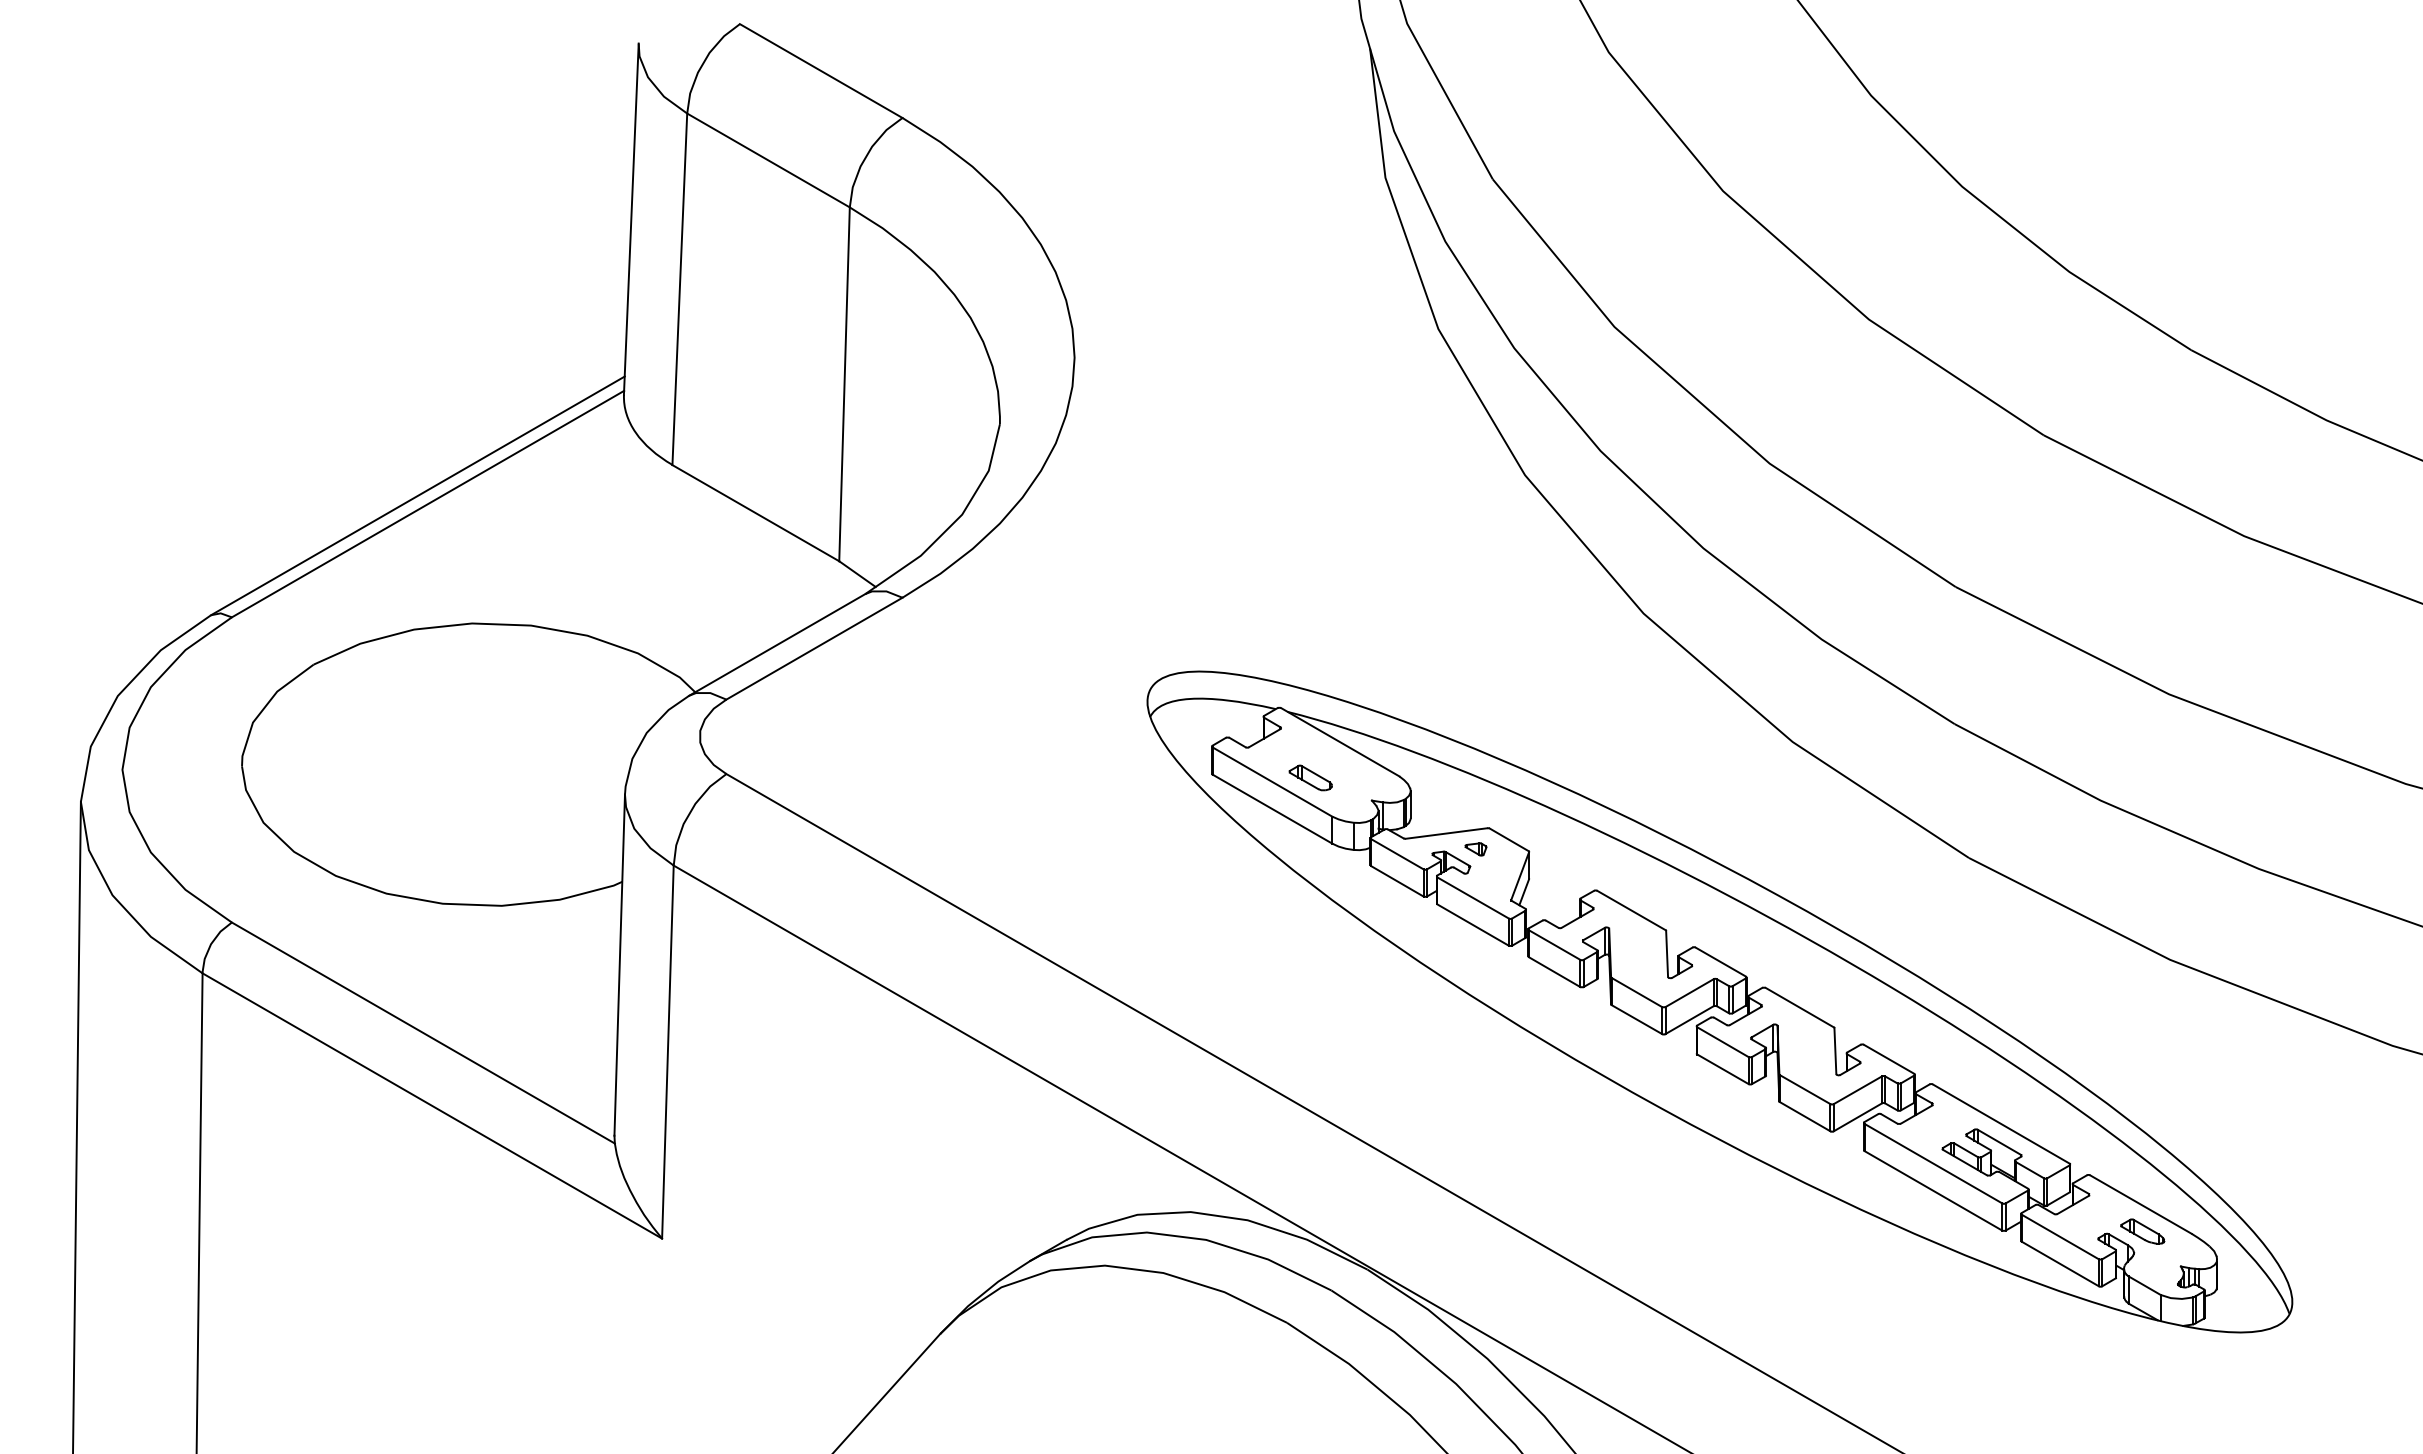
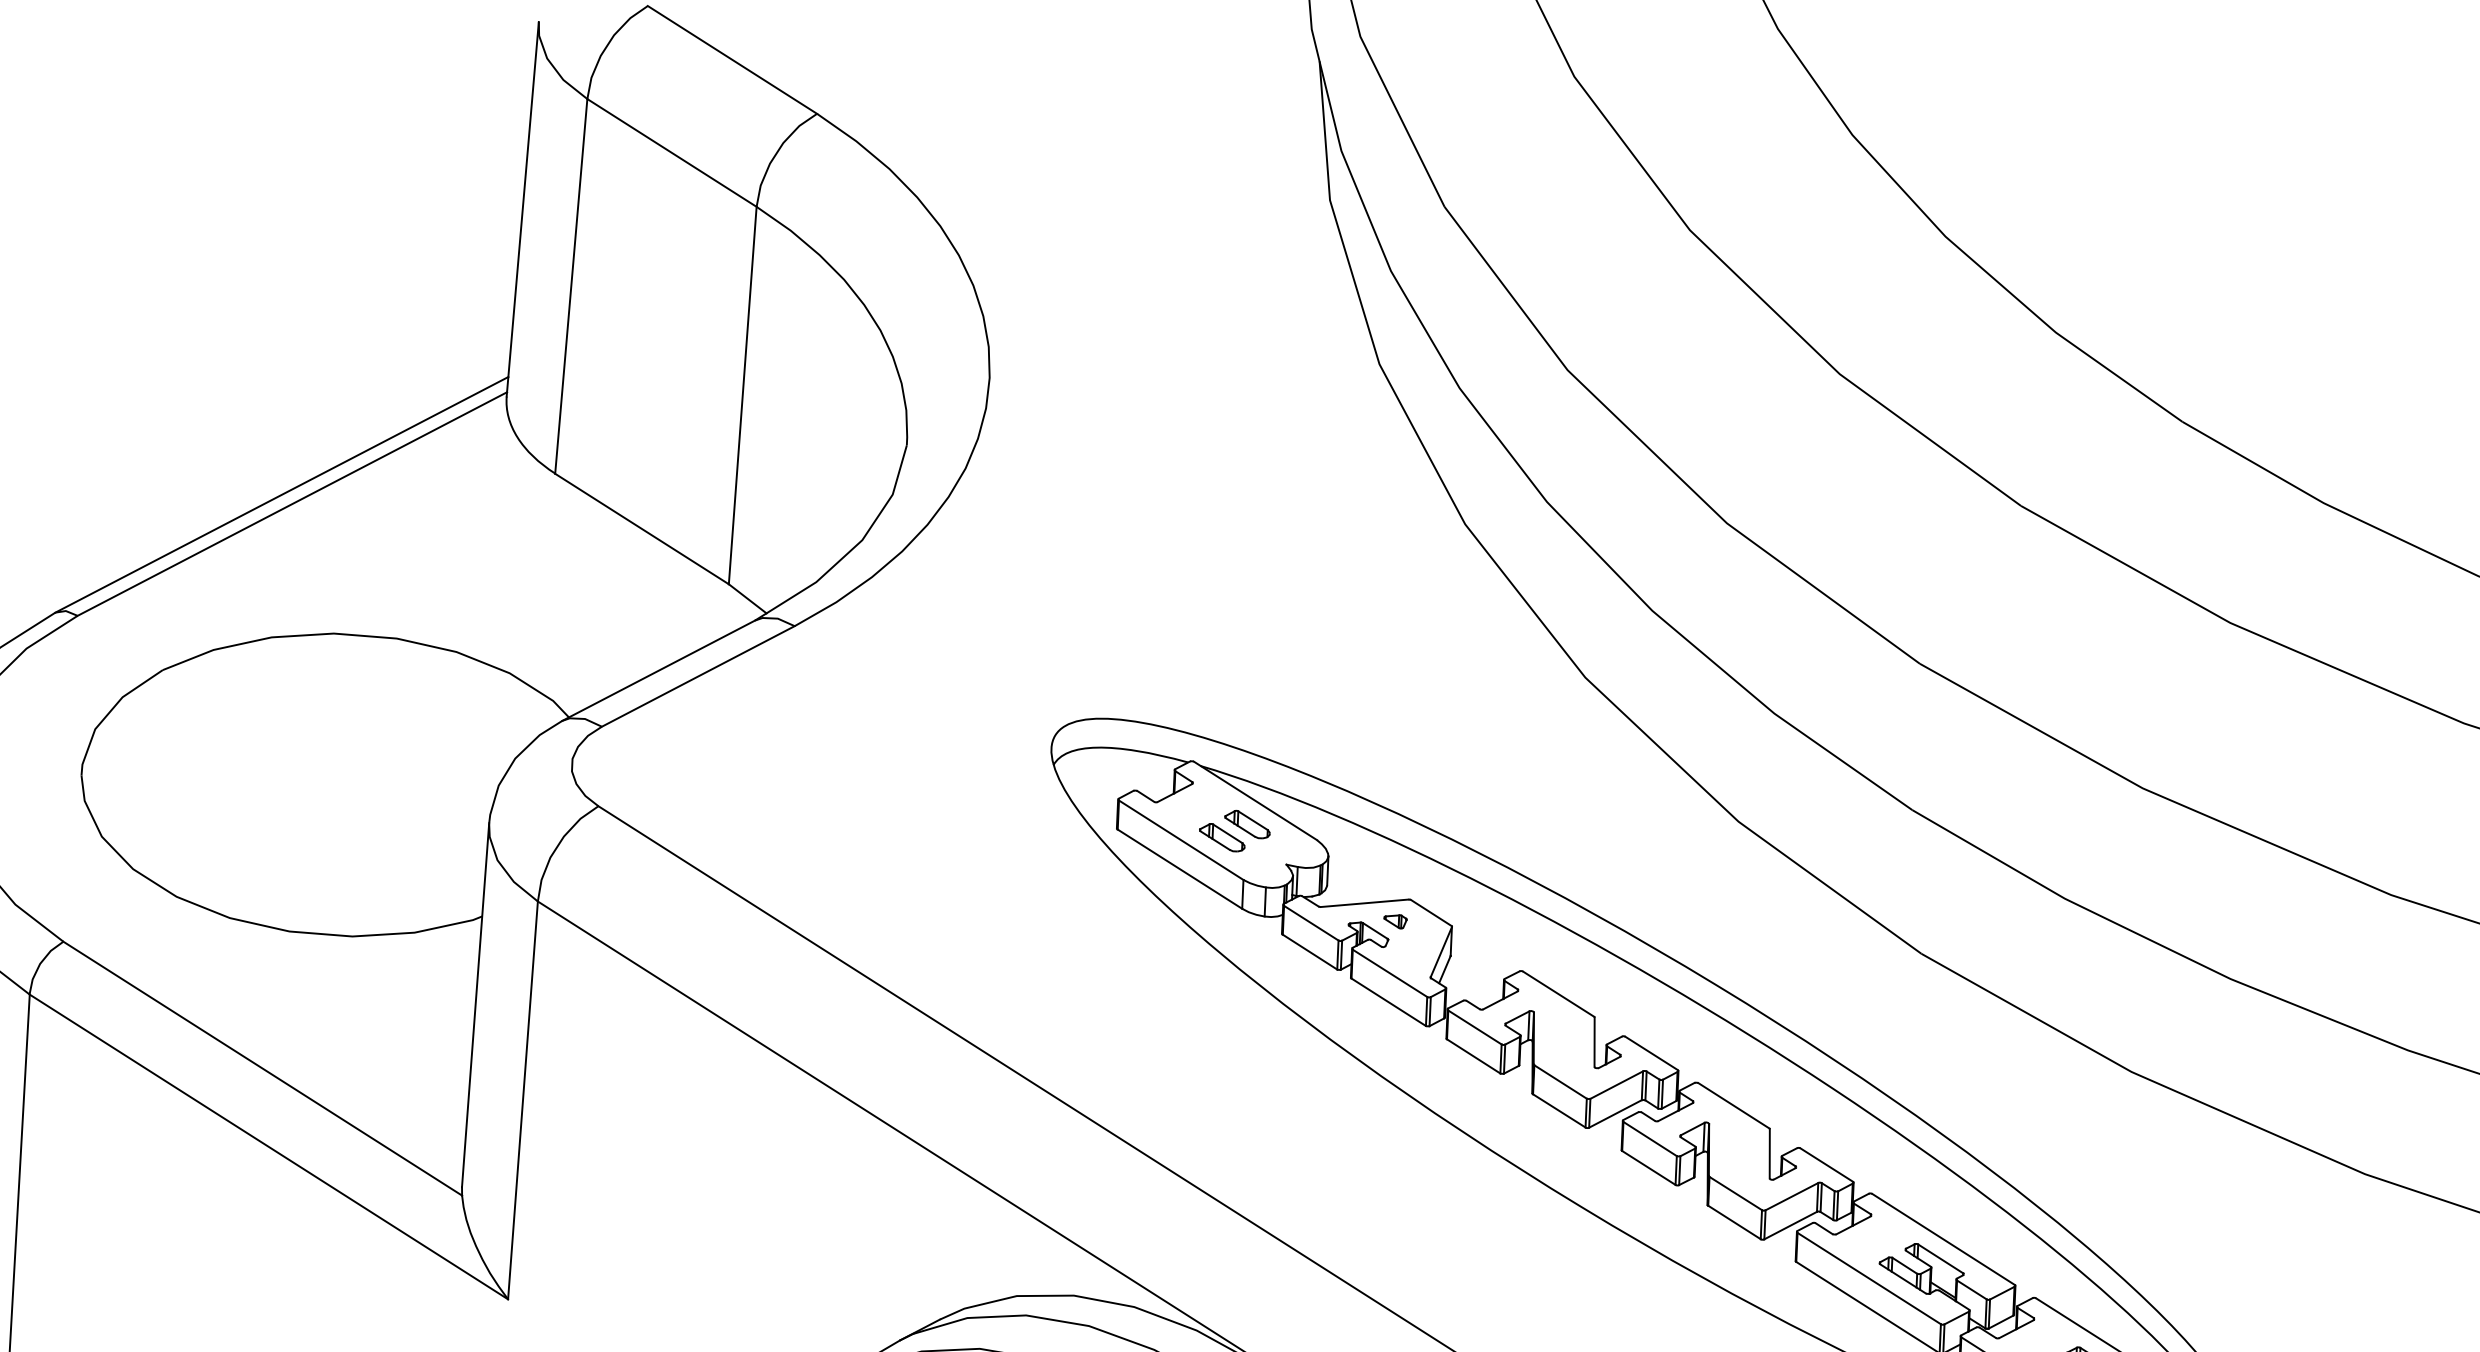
part: (1333, 764) -> (1247, 824), added

